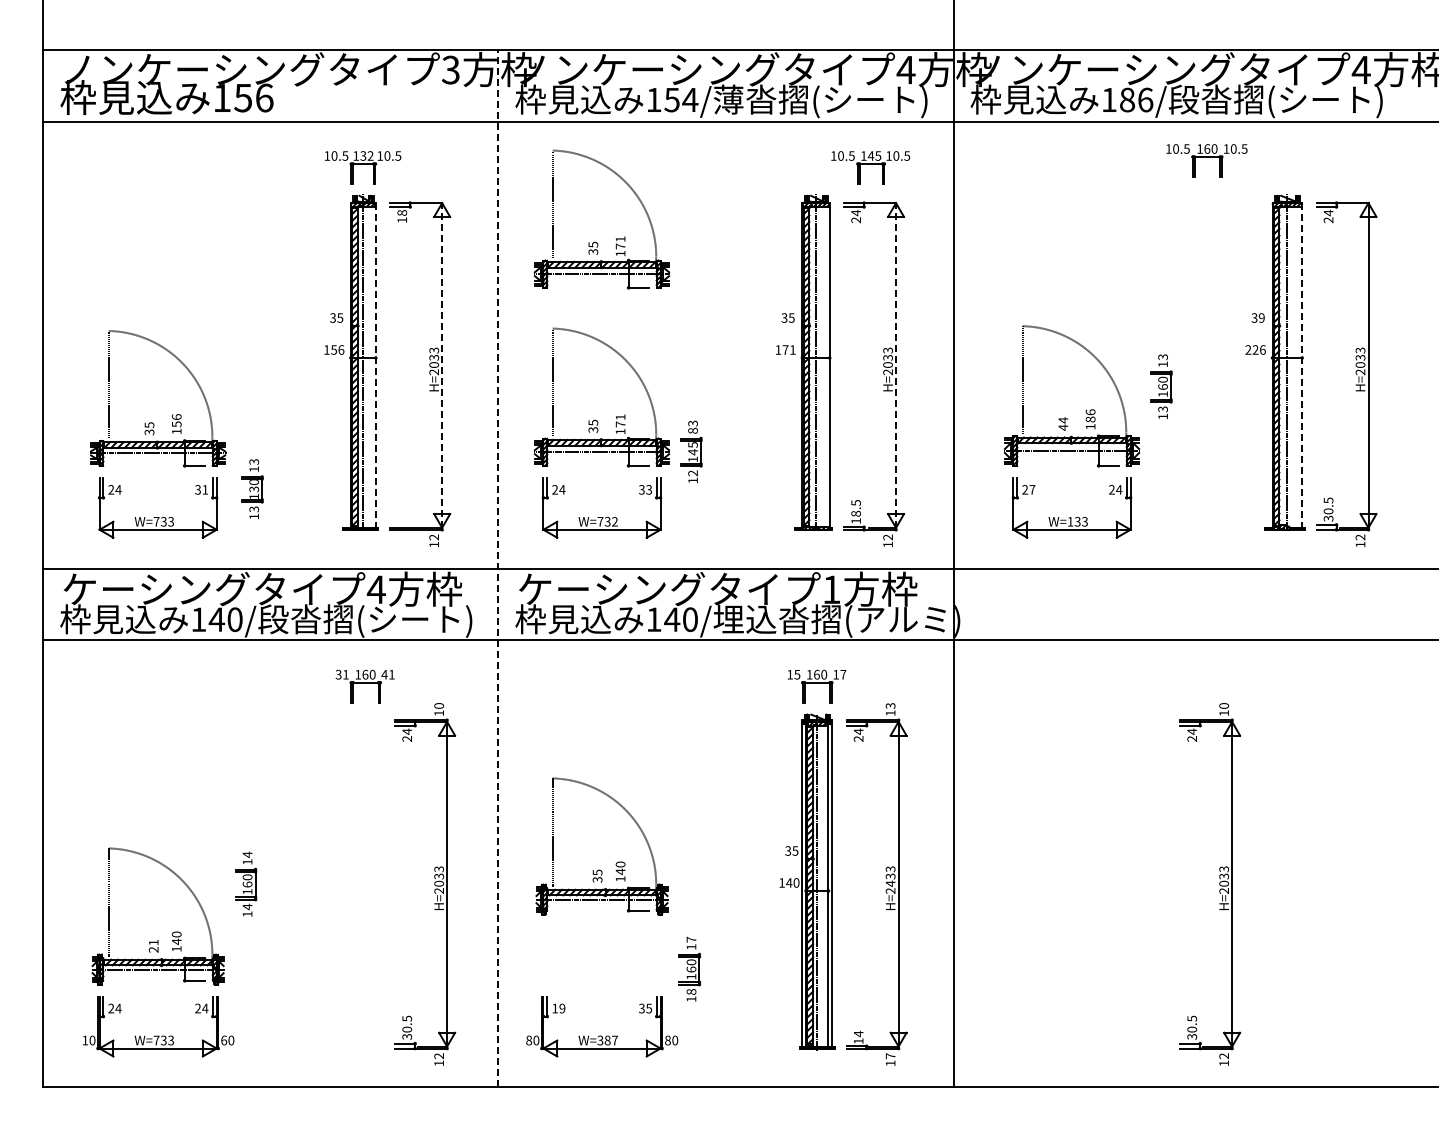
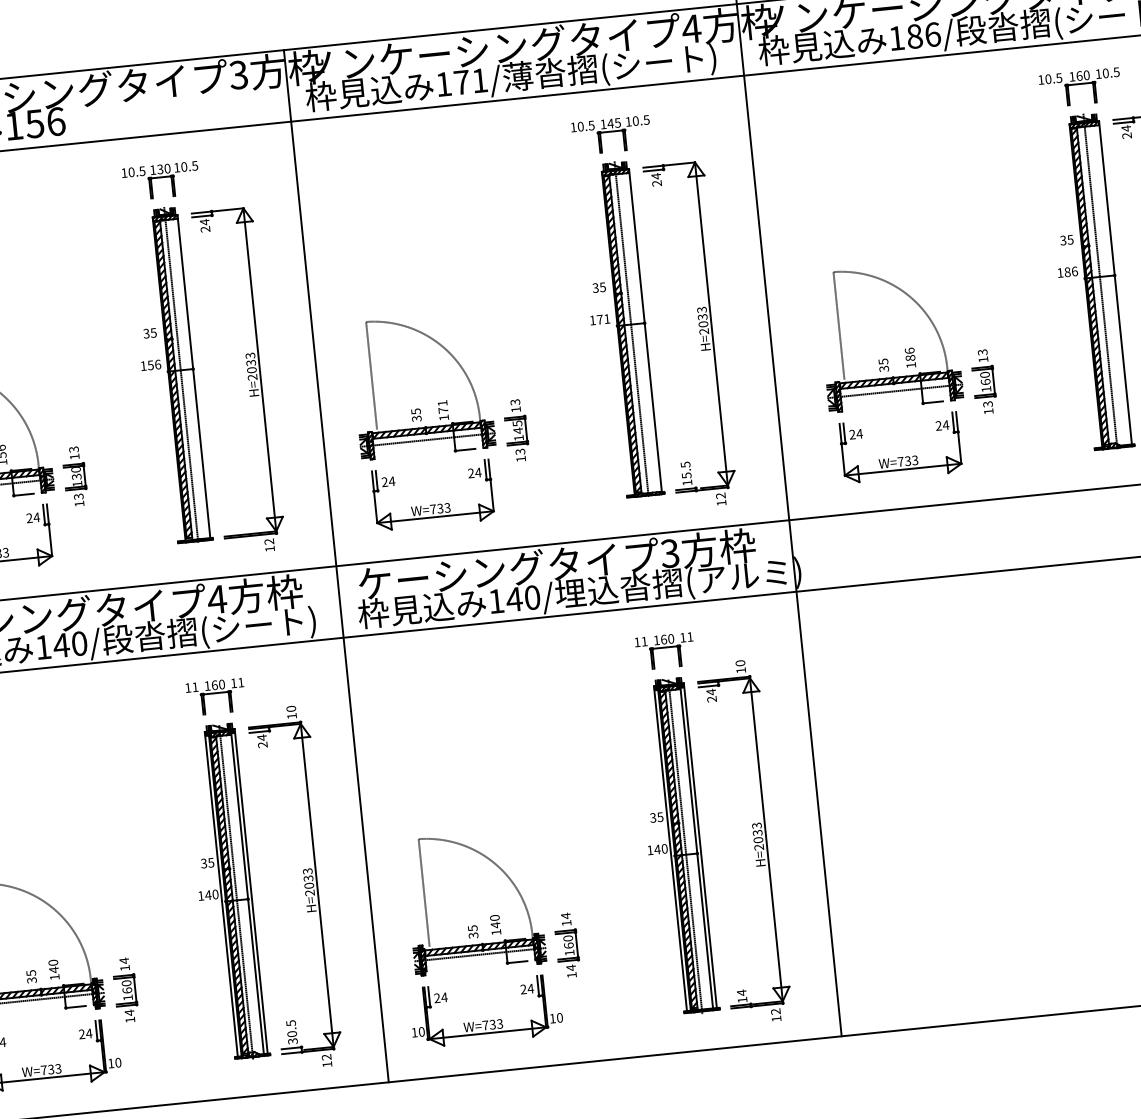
text: (681, 100) -> (471, 82), 154/ -> 171/
text: (370, 155) -> (167, 168), 132 -> 130
part: (1206, 160) -> (1079, 87), moved
part: (870, 167) -> (611, 135), moved
text: (402, 216) -> (205, 225), 18 -> 24
part: (595, 241) -> (399, 231), removed
text: (1261, 317) -> (1070, 239), 39 -> 35
text: (1251, 349) -> (1063, 272), 226 -> 186
line: (442, 364) -> (260, 368), dashed -> solid
line: (896, 364) -> (711, 322), dashed -> solid
line: (375, 366) -> (193, 377), dashed -> solid
line: (1302, 366) -> (1115, 283), dashed -> solid
part: (1161, 386) -> (984, 381), moved
text: (1063, 423) -> (883, 364), 44 -> 35
text: (692, 430) -> (515, 409), 83 -> 13
text: (693, 473) -> (520, 451), 12 -> 13
part: (252, 488) -> (74, 476), moved
text: (201, 489) -> (32, 517), 31 -> 24
text: (645, 489) -> (474, 472), 33 -> 24
text: (1032, 489) -> (859, 433), 27 -> 24
text: (855, 513) -> (686, 475), 18.5 -> 15.5
text: (1070, 521) -> (900, 461), W=133 -> W=733
text: (614, 522) -> (447, 508), W=732 -> W=733
line: (498, 568) -> (336, 566), dashed -> solid
text: (831, 589) -> (669, 553), 1 -> 3
text: (338, 674) -> (187, 687), 31 -> 11
text: (384, 674) -> (233, 683), 41 -> 11
text: (797, 674) -> (644, 641), 15 -> 11
text: (843, 674) -> (690, 636), 17 -> 11
text: (890, 705) -> (740, 662), 13 -> 10
part: (616, 862) -> (490, 916), moved
part: (355, 881) -> (225, 891), added
part: (246, 883) -> (126, 989), moved
text: (890, 883) -> (758, 839), H=2433 -> H=2033
part: (1219, 884) -> (1085, 807), removed
text: (691, 939) -> (565, 915), 17 -> 14
text: (153, 945) -> (31, 976), 21 -> 35
text: (691, 991) -> (571, 967), 18 -> 14
text: (558, 1008) -> (440, 997), 19 -> 24
text: (645, 1008) -> (527, 989), 35 -> 24
text: (224, 1040) -> (111, 1063), 60 -> 10
text: (529, 1040) -> (414, 1032), 80 -> 10
text: (607, 1040) -> (492, 1024), W=387 -> W=733
text: (667, 1040) -> (552, 1018), 80 -> 10
text: (890, 1056) -> (775, 1012), 17 -> 12

